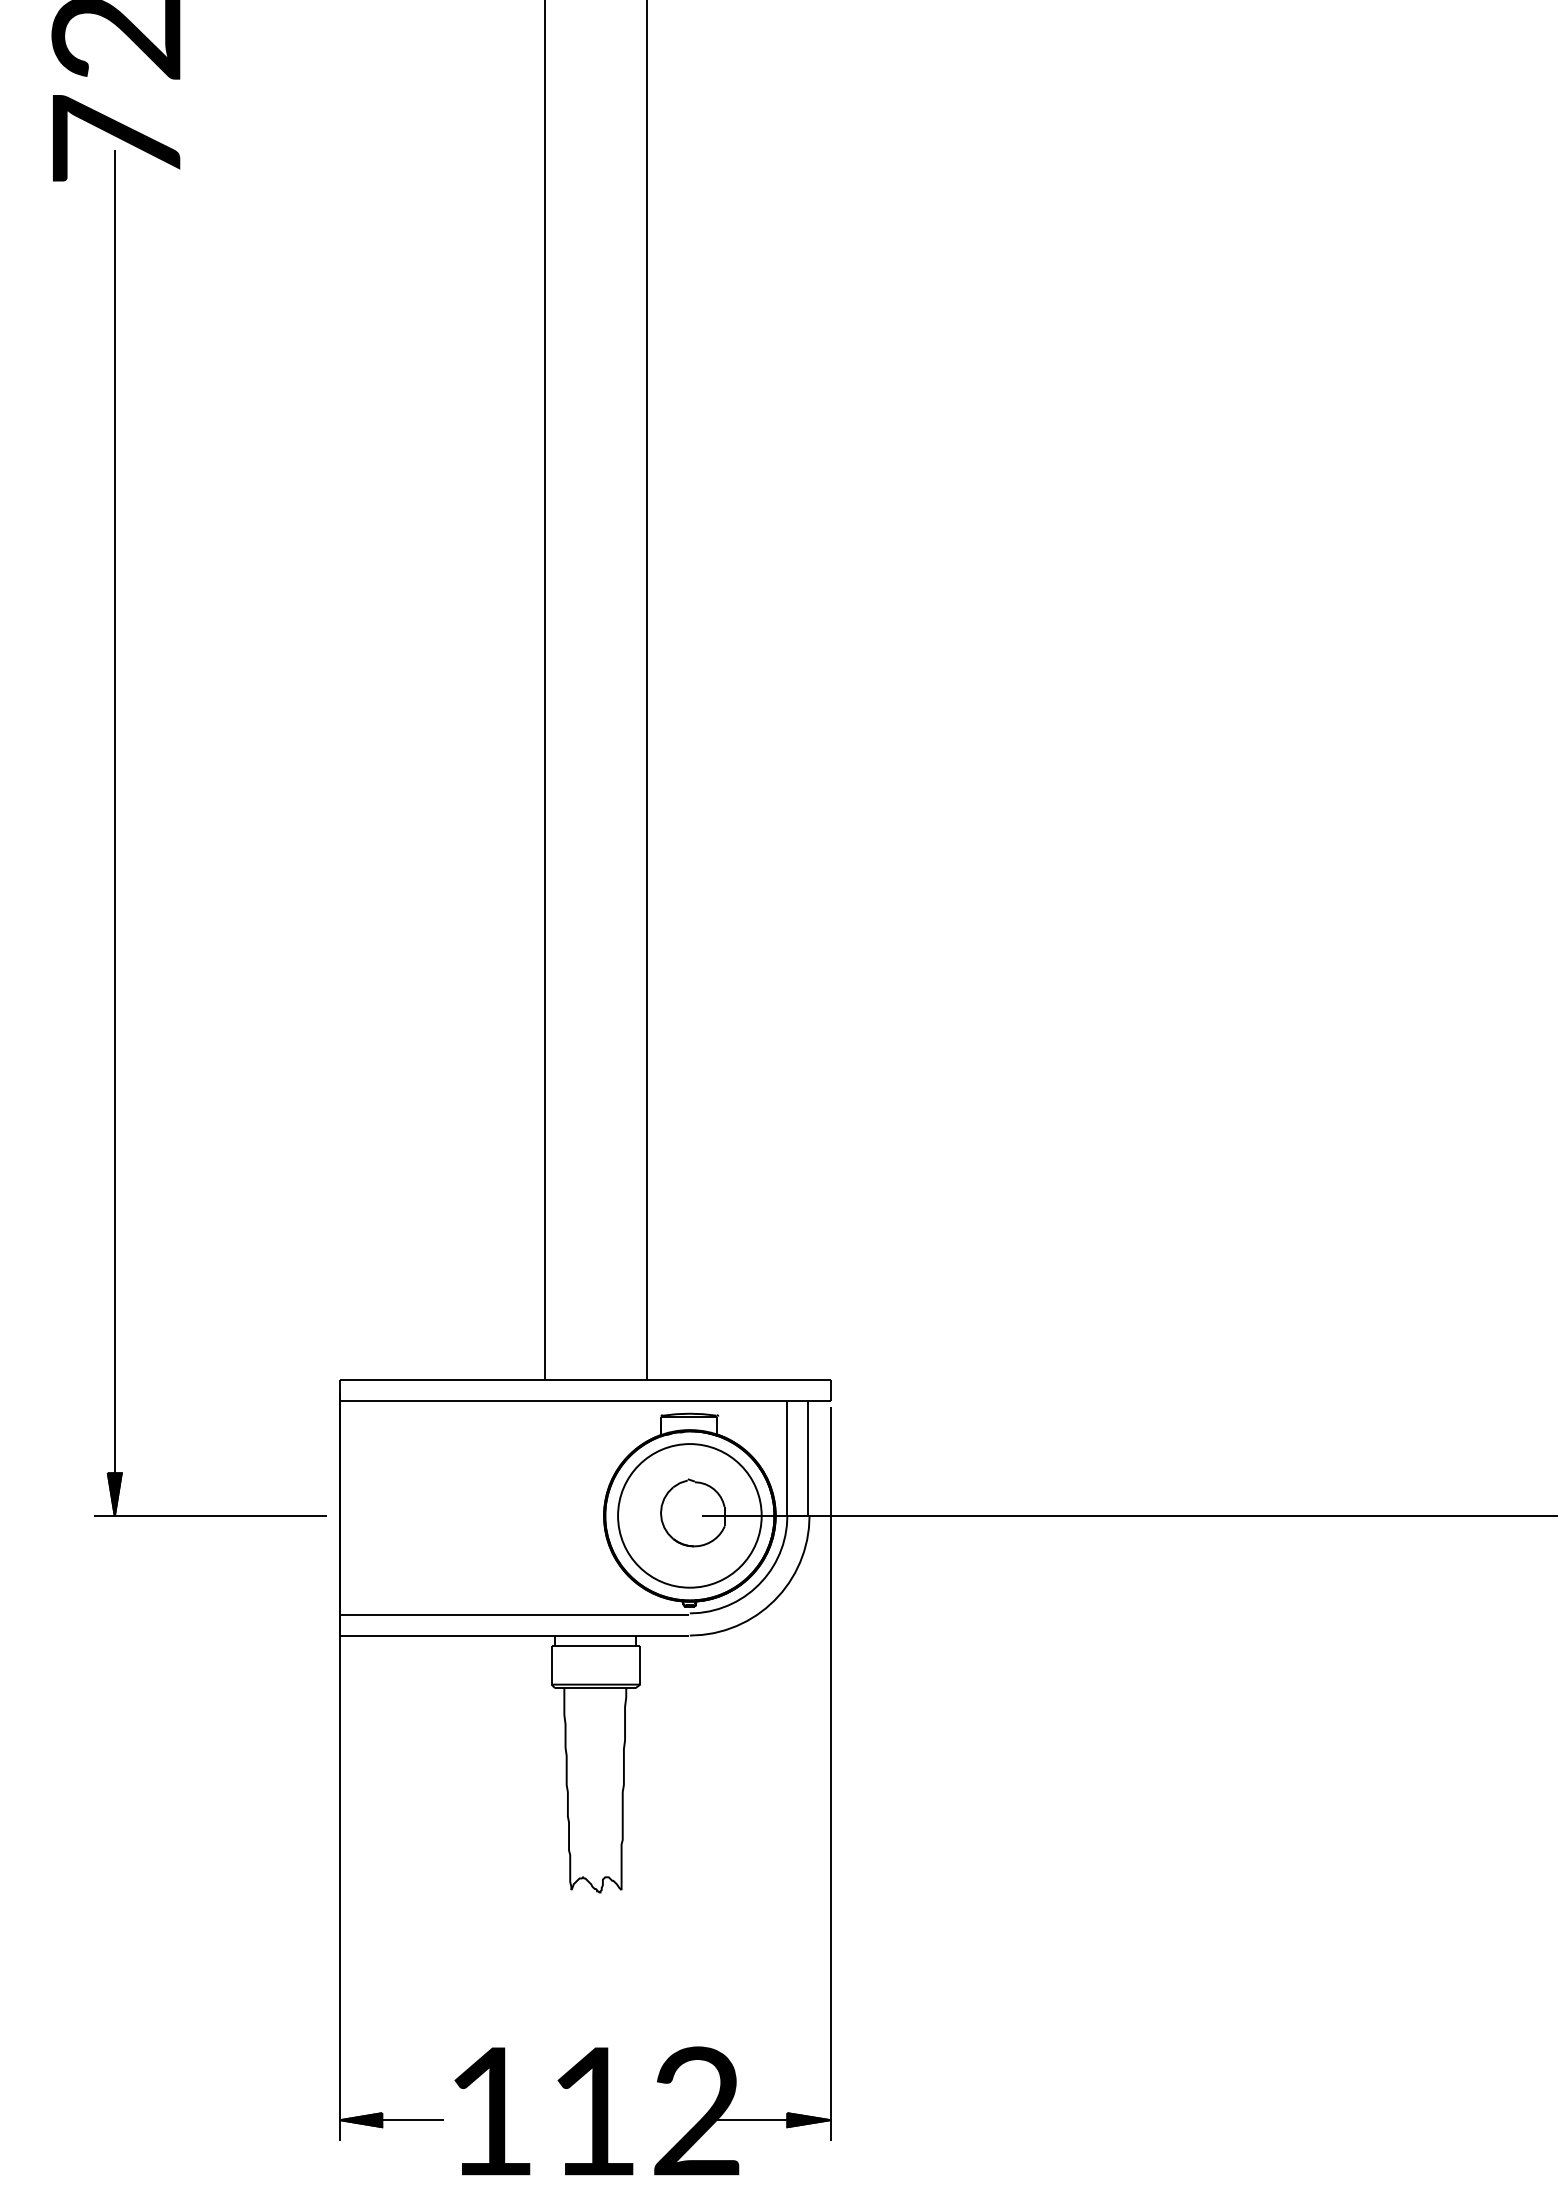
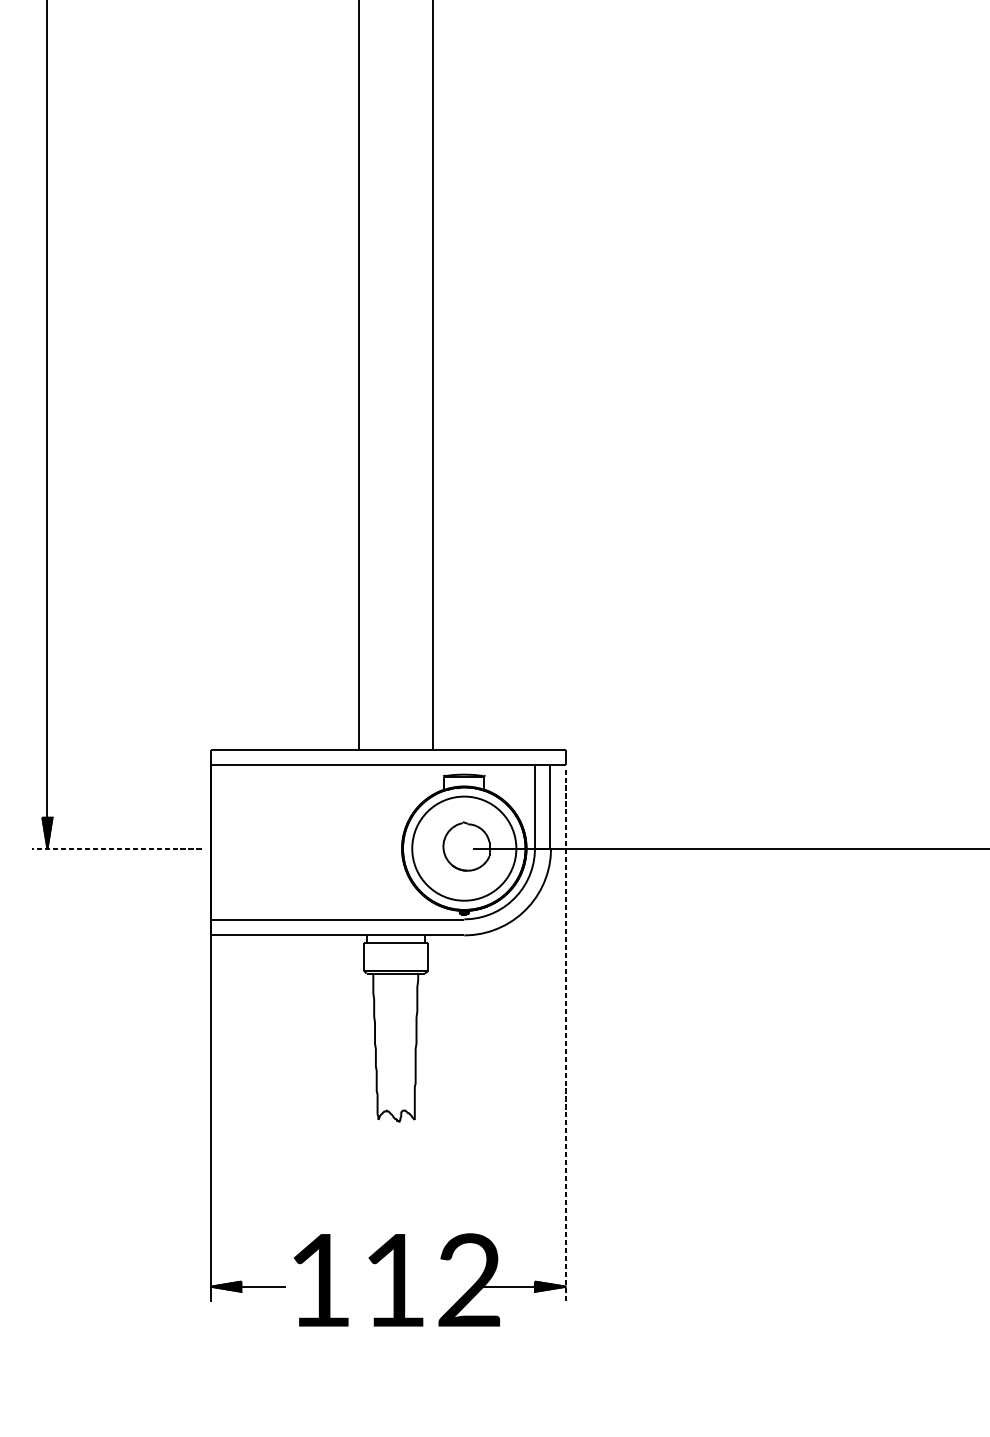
line: (210, 1516) -> (116, 849), solid -> dashed
line: (830, 1774) -> (566, 1036), solid -> dashed

